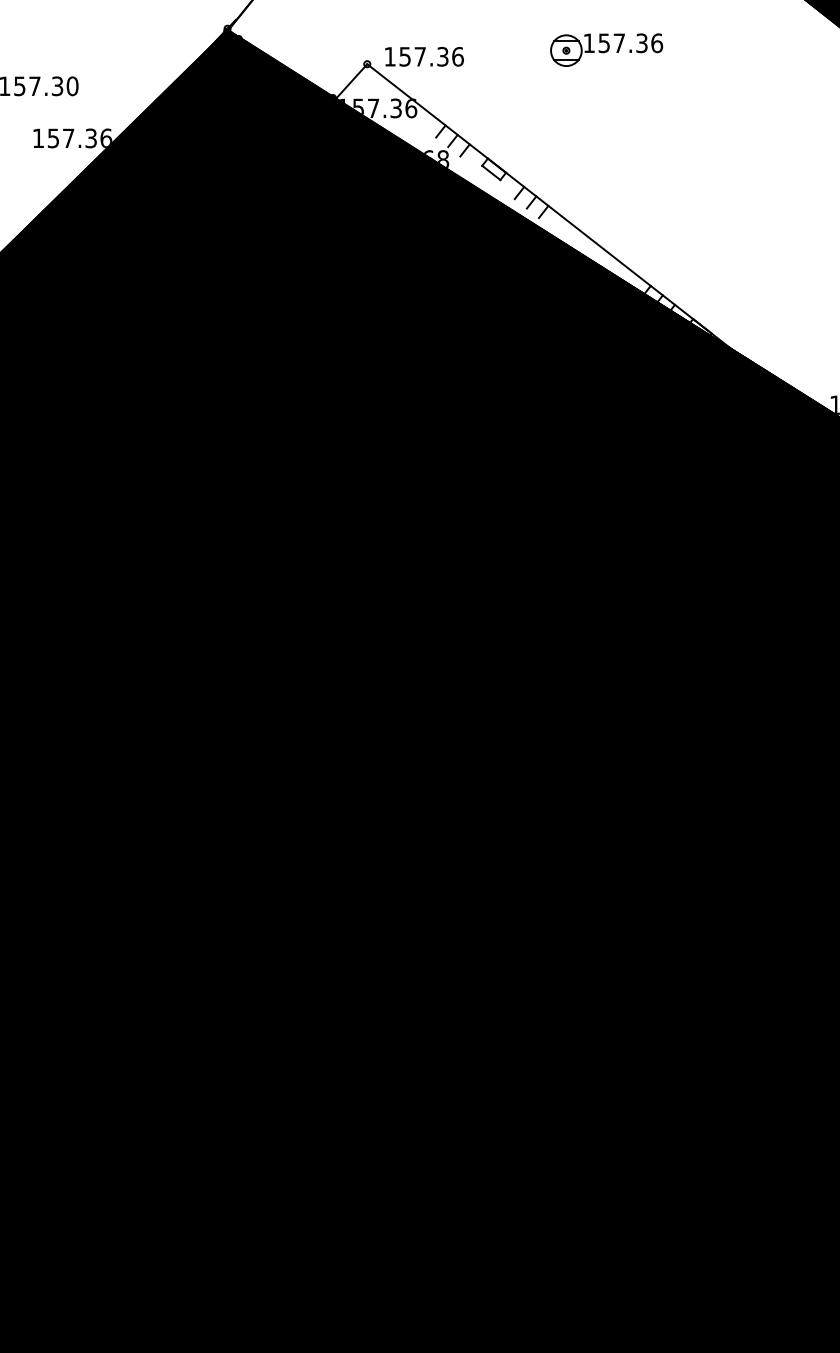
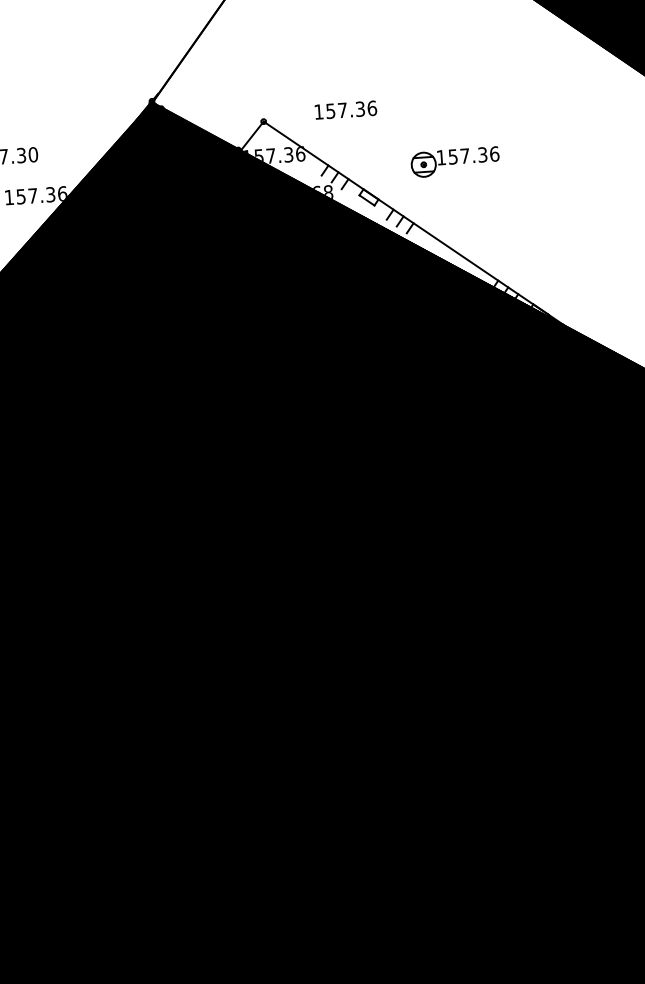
part: (606, 49) -> (455, 161), moved
text: (424, 56) -> (345, 109), moved

